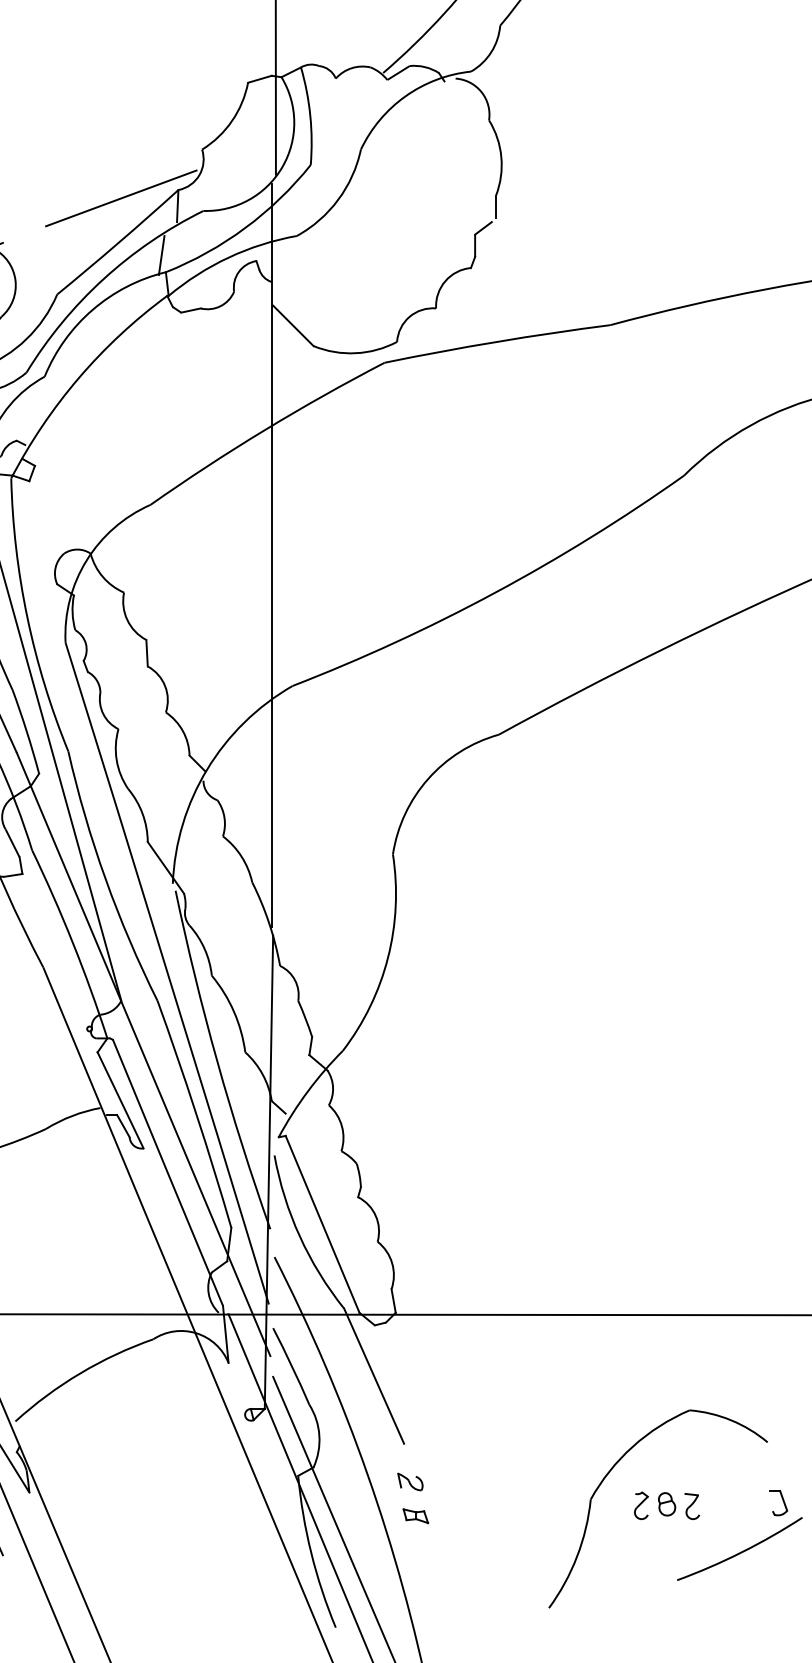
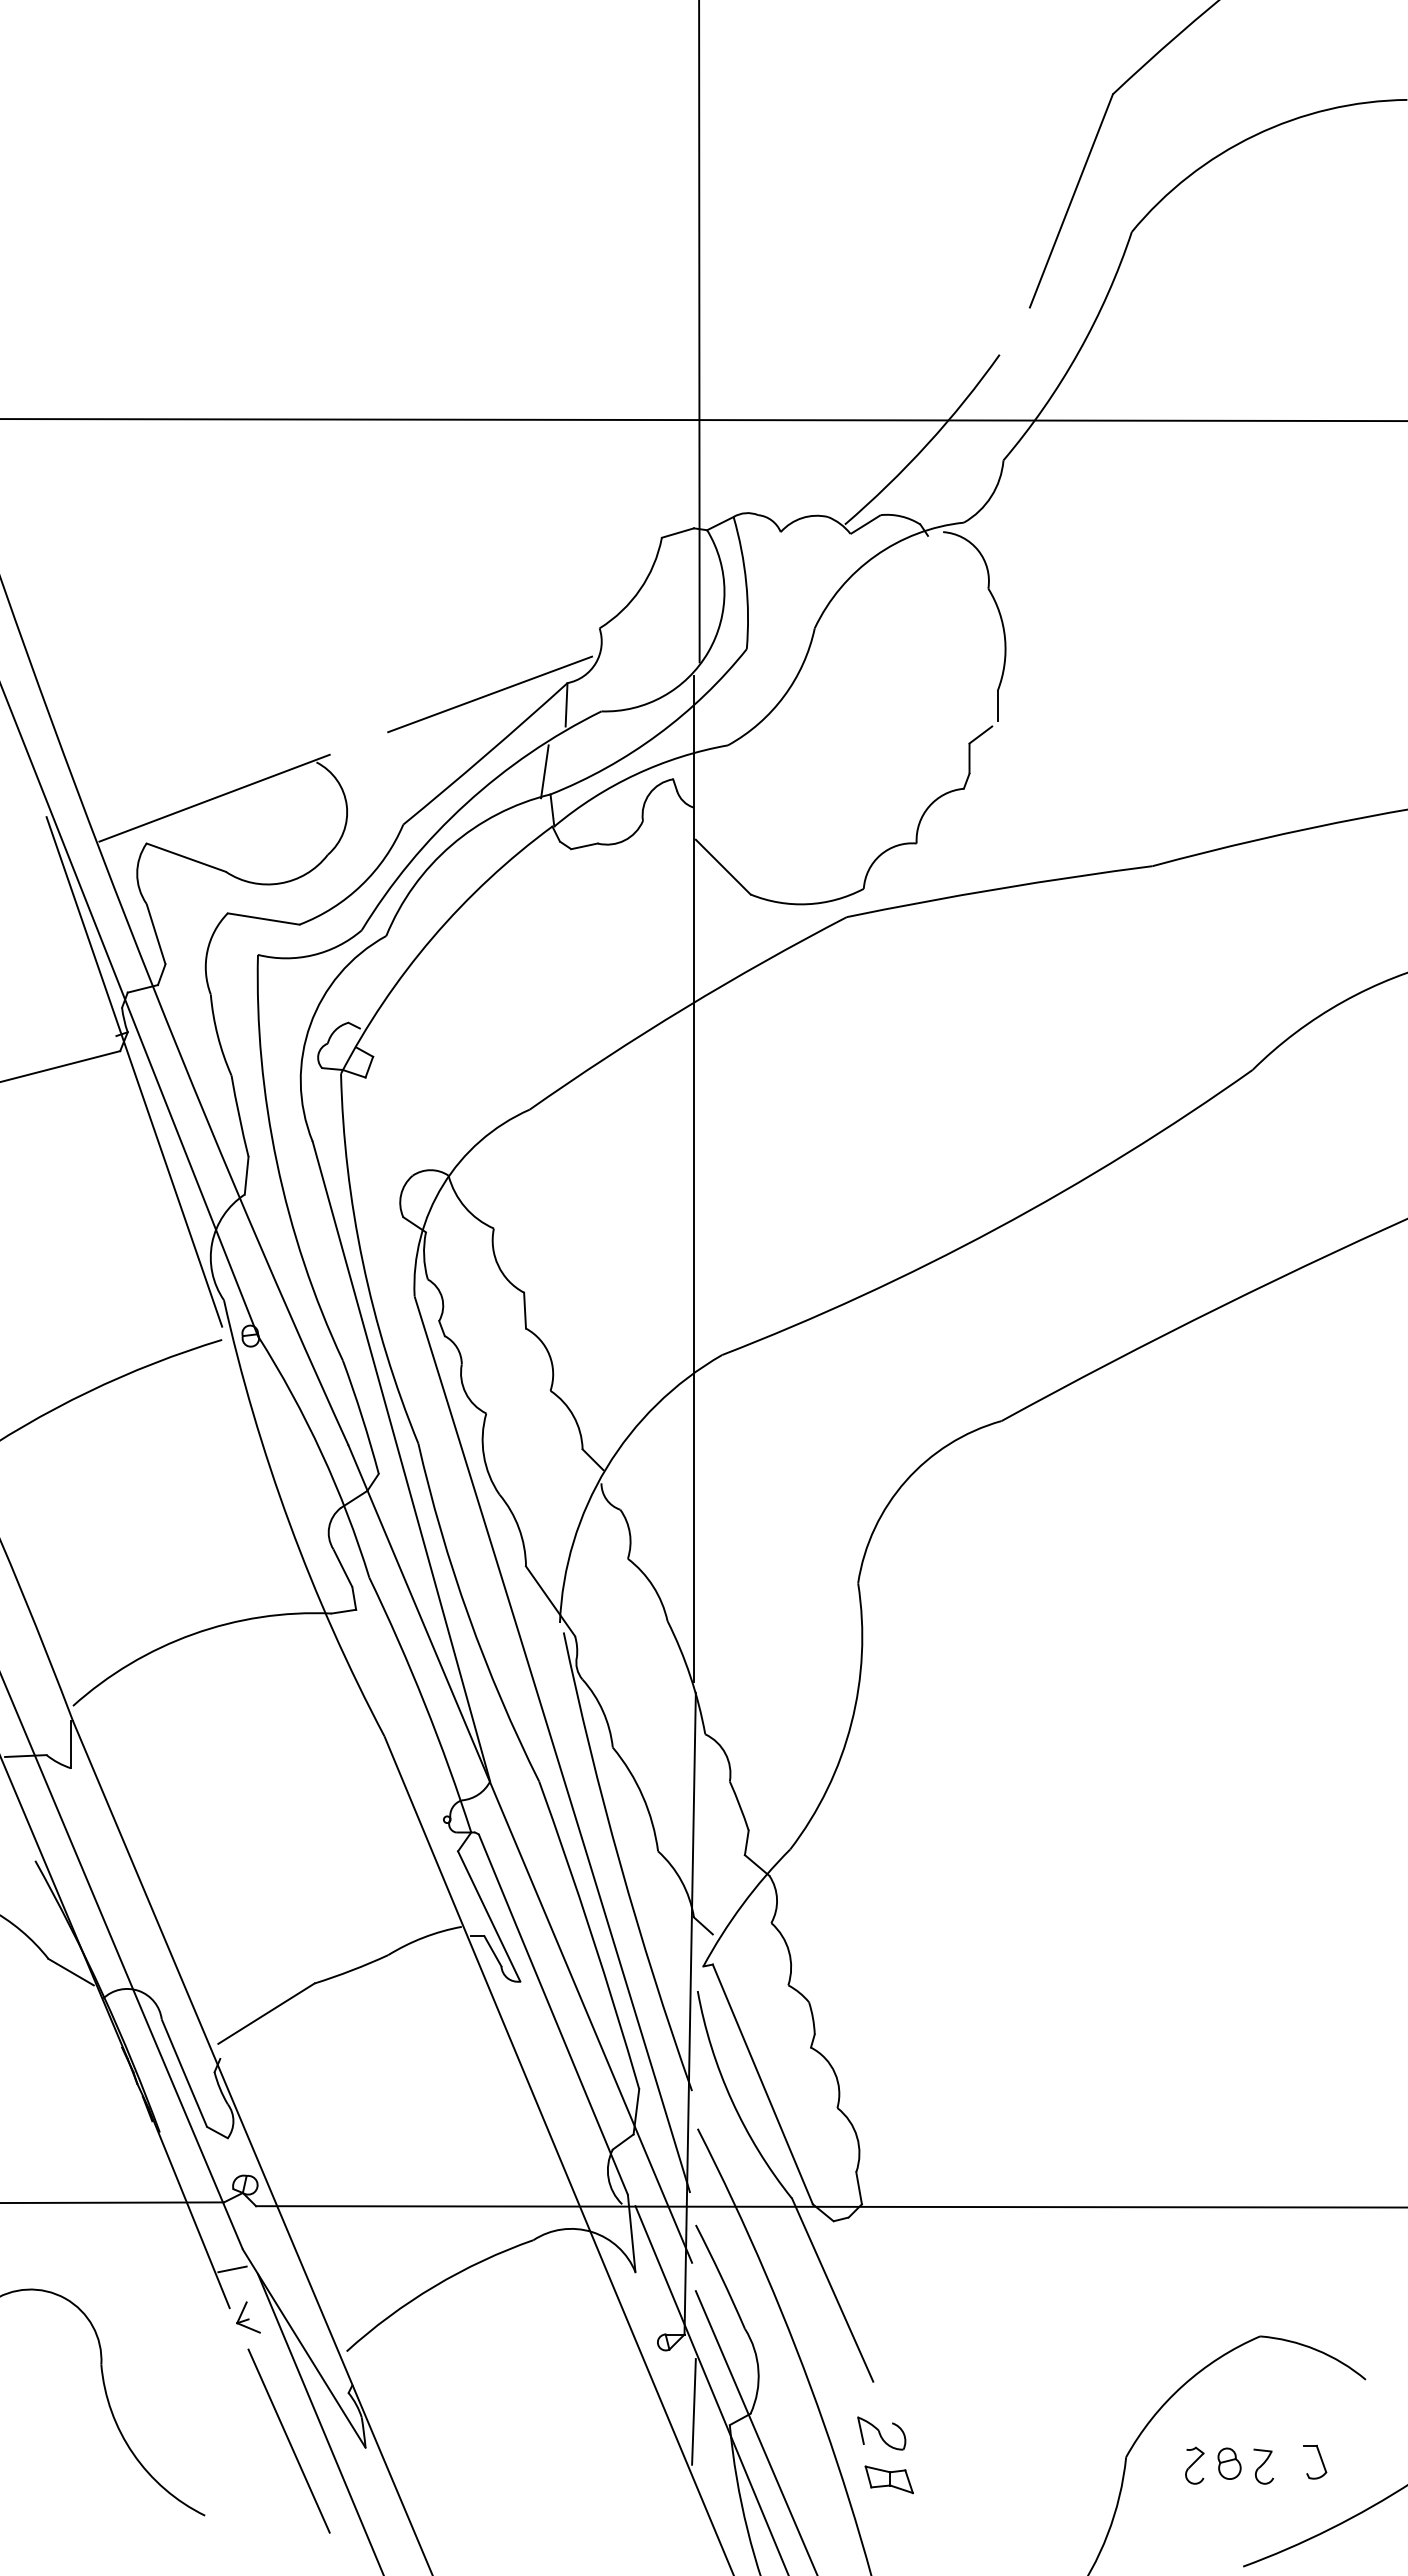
line: (271, 1465) -> (693, 2411), added
part: (410, 1482) -> (881, 2433), size x1.43
part: (779, 1502) -> (1315, 2461), moved
part: (415, 1515) -> (888, 2479), size x1.43

